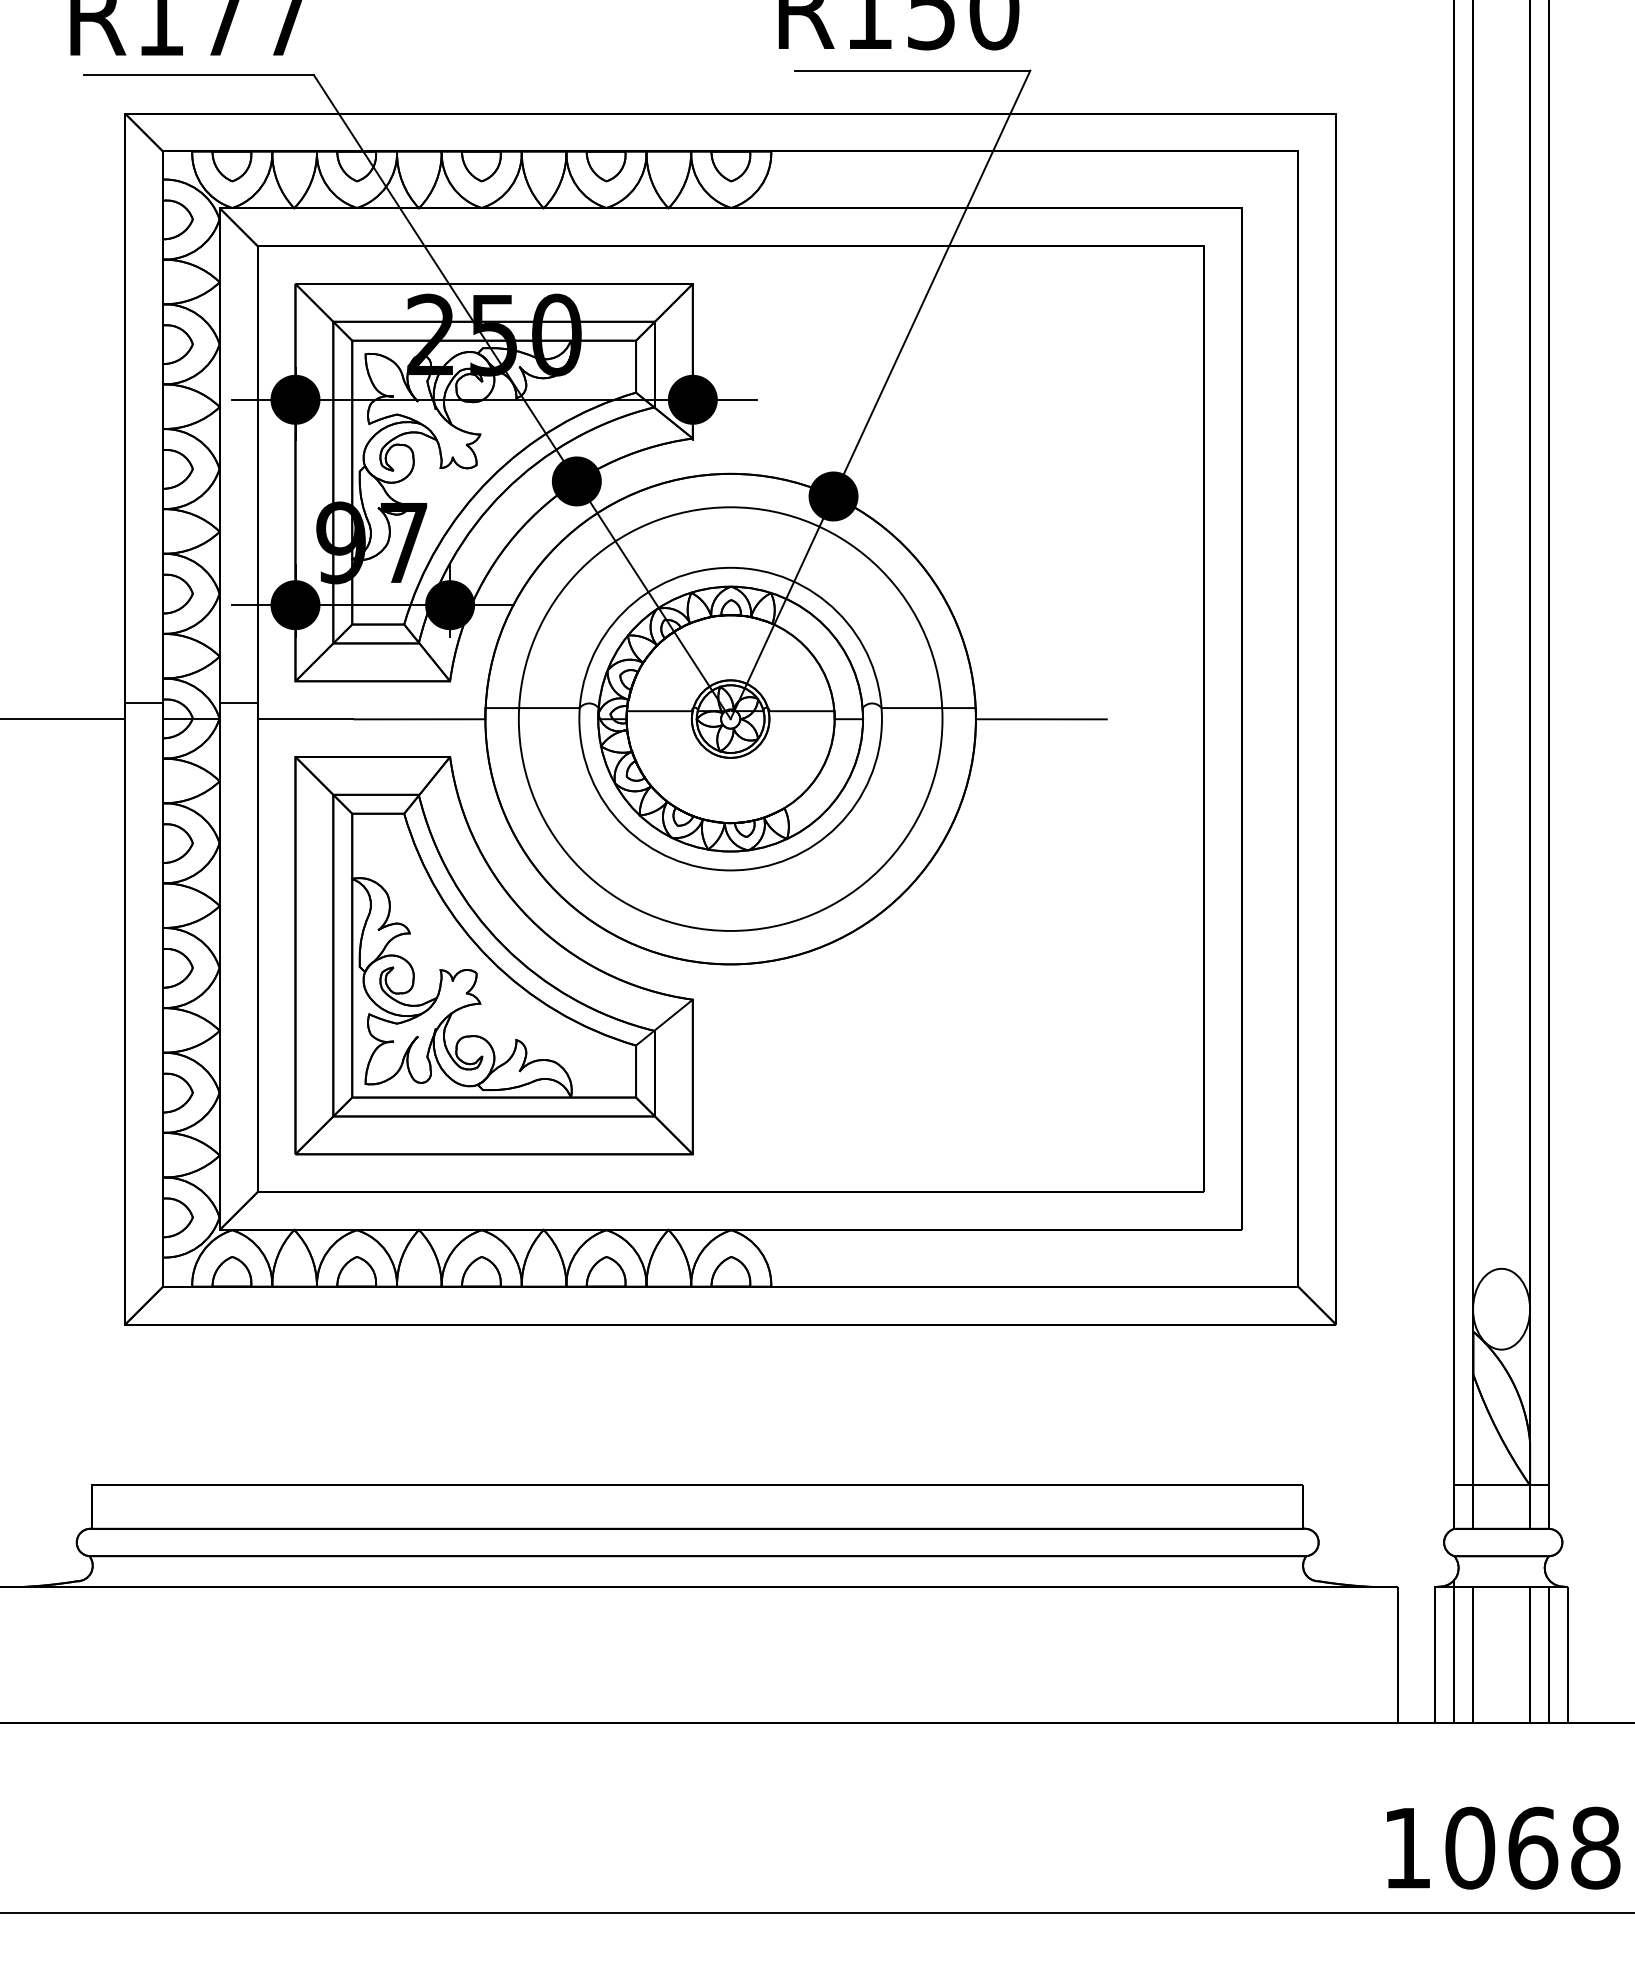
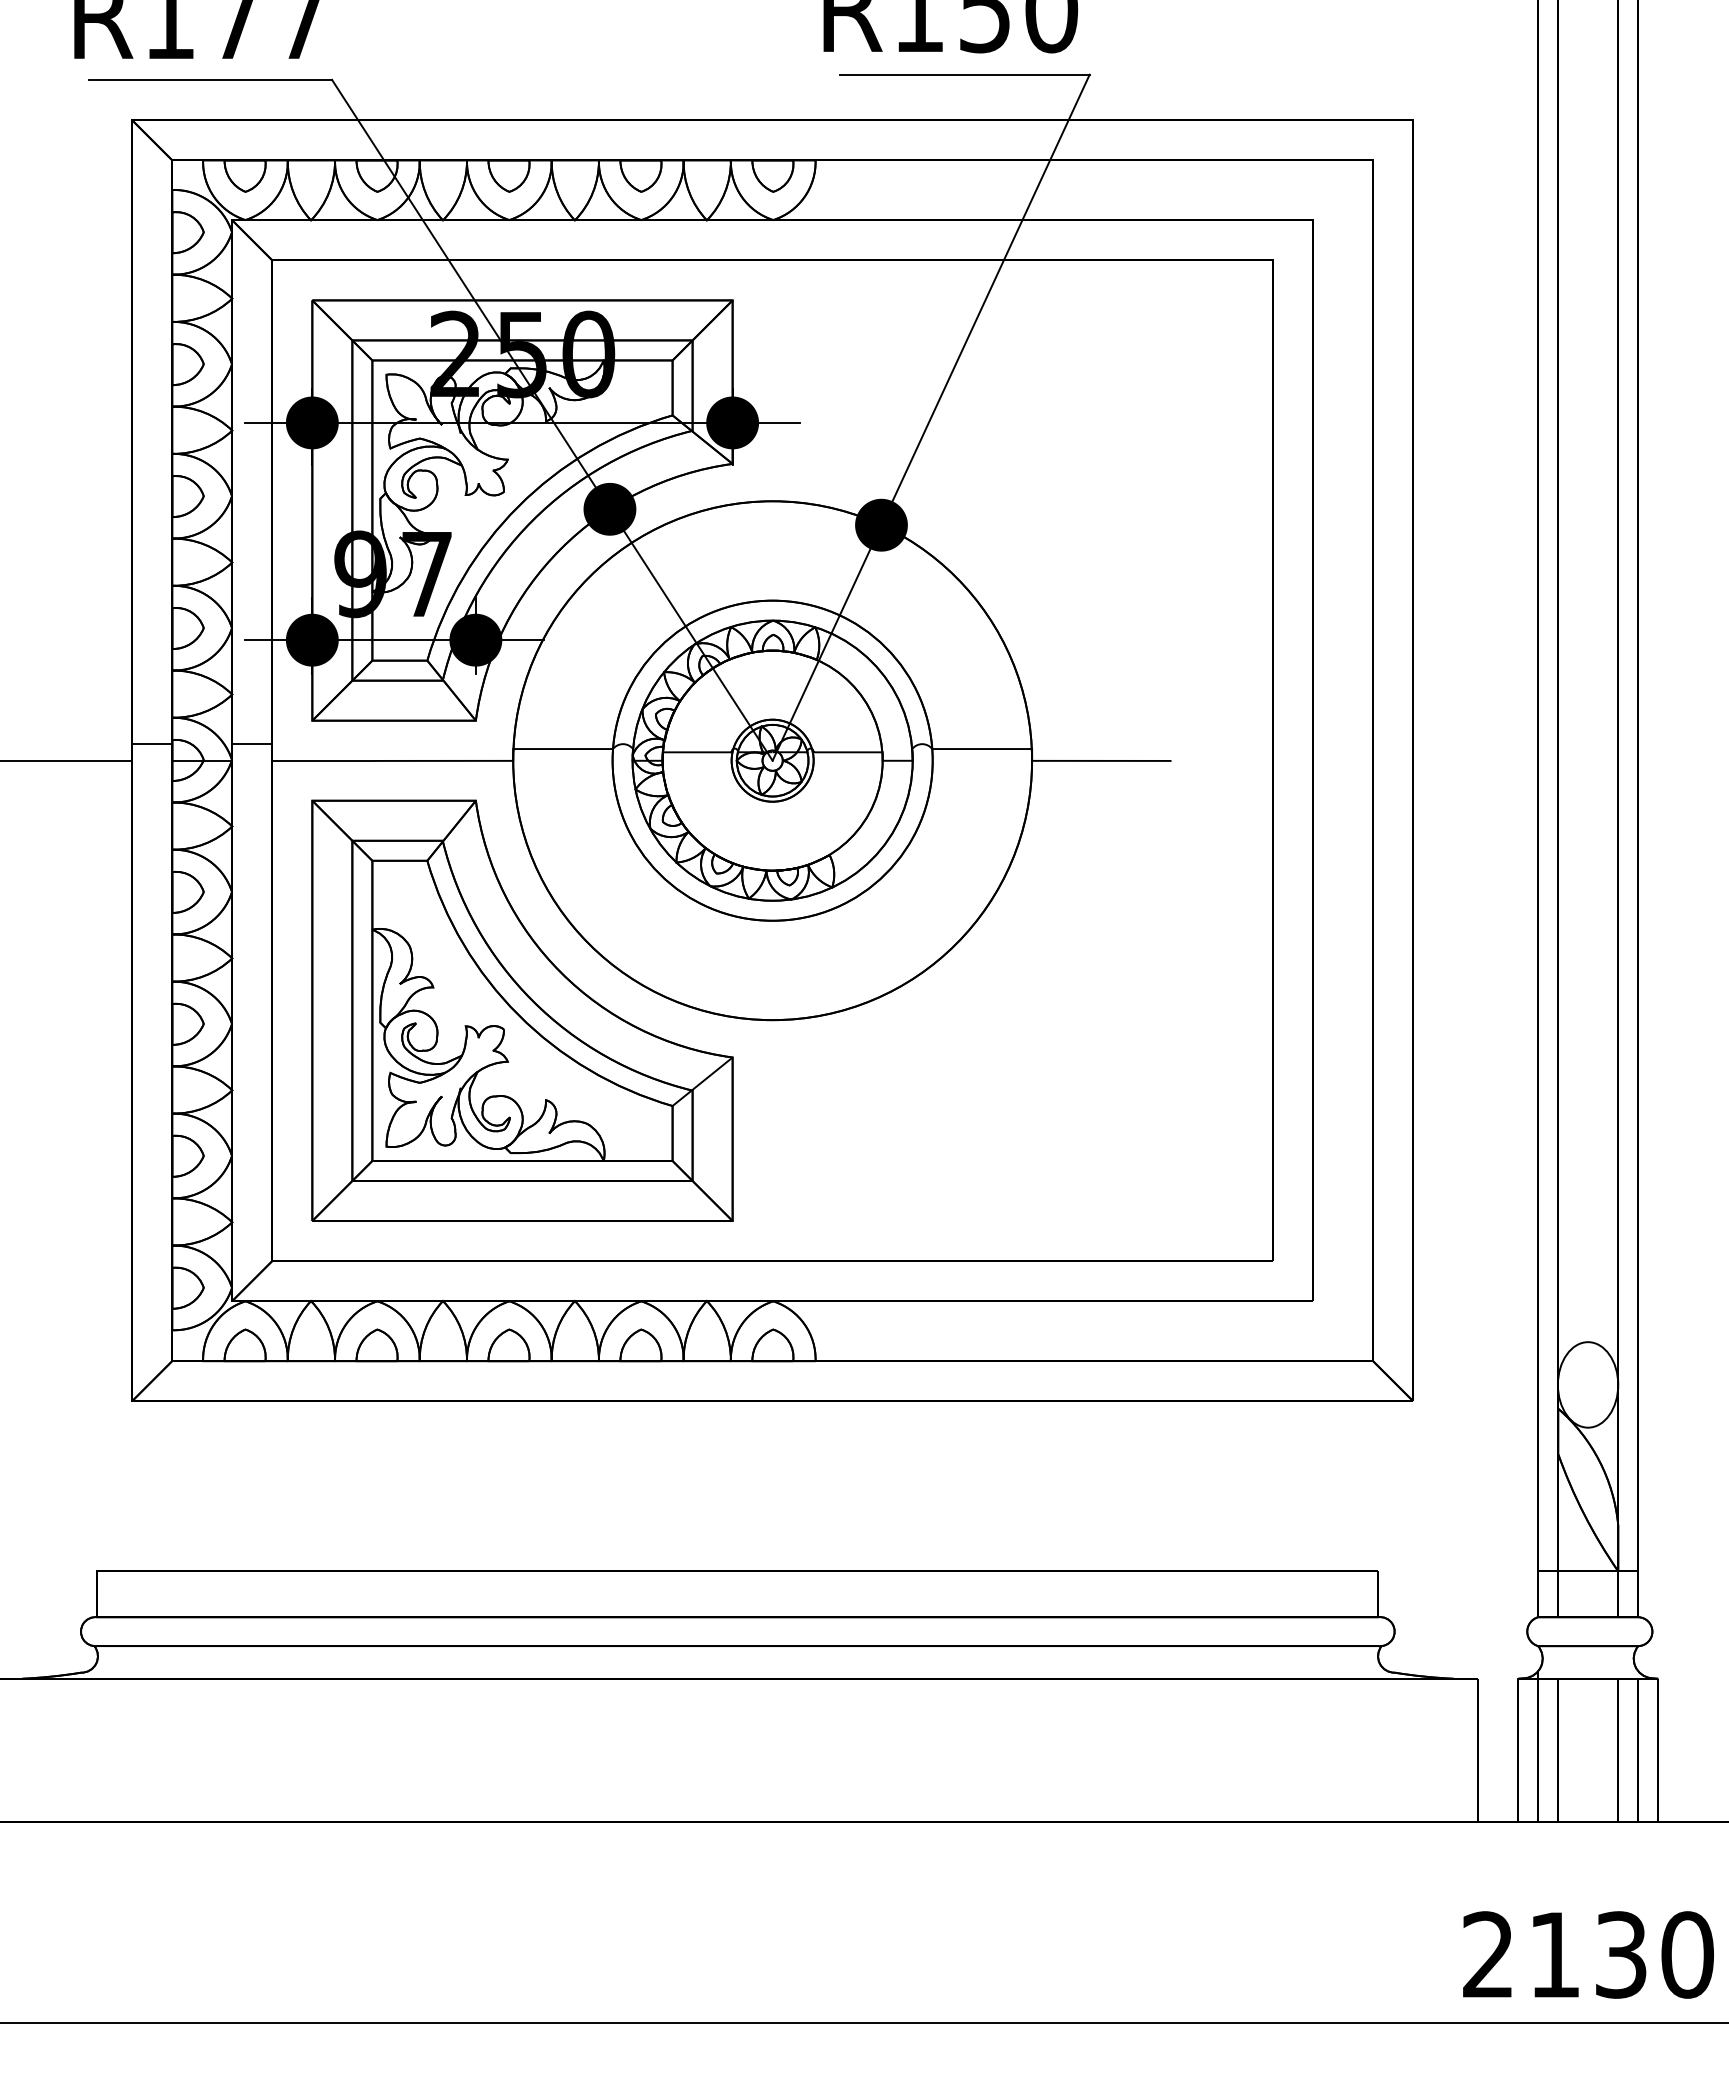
circle: (730, 718) -> (772, 760), size x0.71
text: (1501, 1847) -> (1588, 1954), 1068 -> 2130

